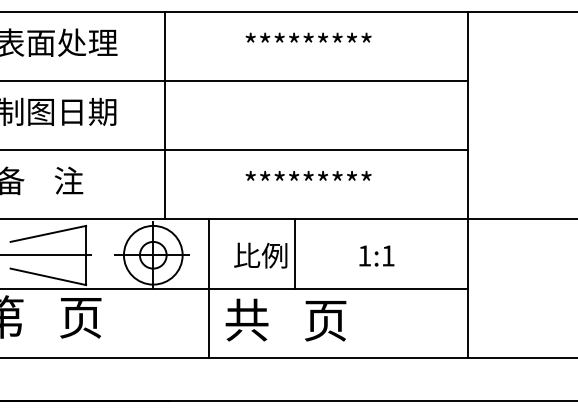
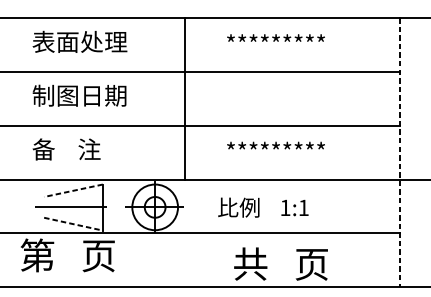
line: (165, 115) -> (184, 98), moved
line: (467, 184) -> (399, 152), solid -> dashed
line: (48, 233) -> (73, 190), solid -> dashed
line: (295, 253) -> (265, 206), removed
text: (376, 255) -> (294, 207), moved
line: (48, 276) -> (73, 223), solid -> dashed
line: (208, 288) -> (198, 233), removed
text: (285, 319) -> (280, 263), moved

